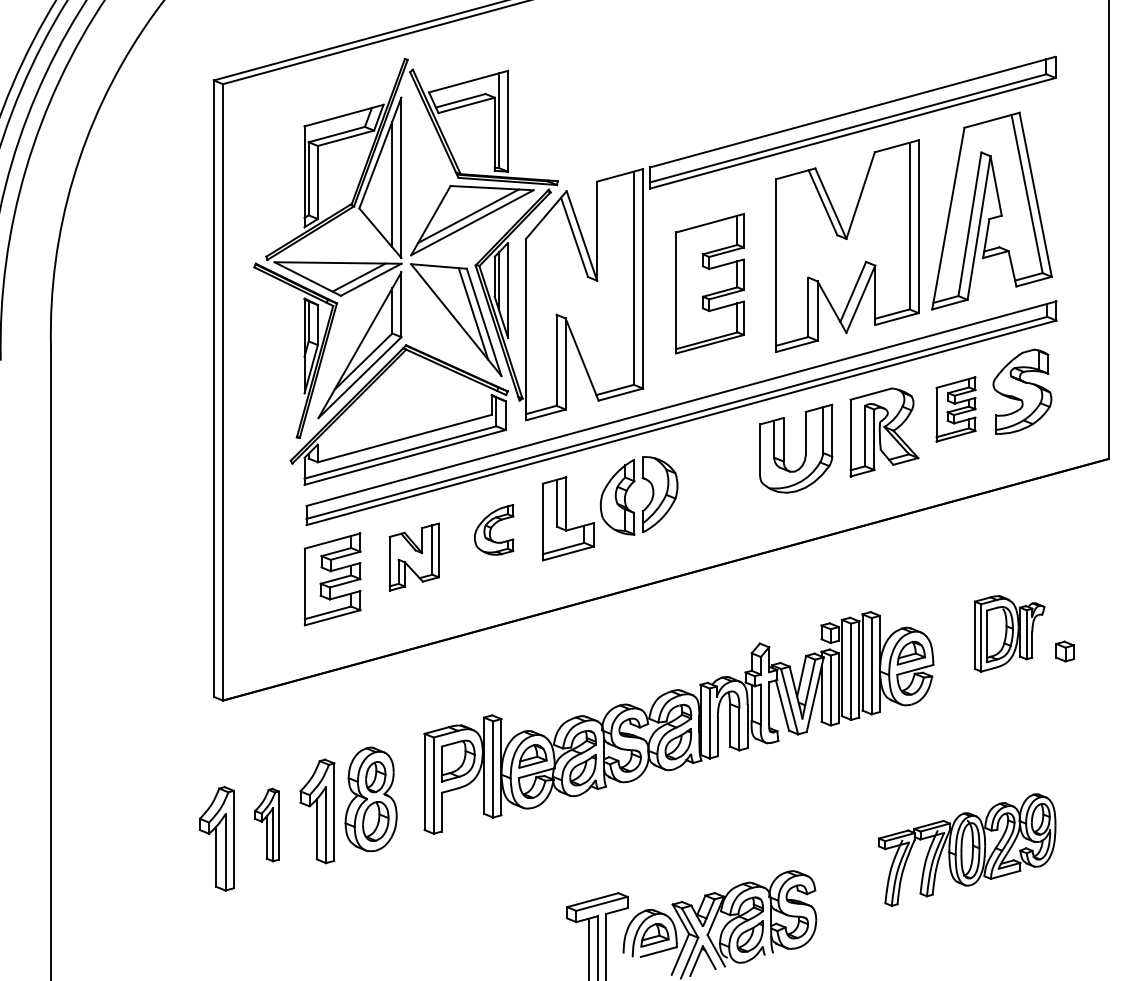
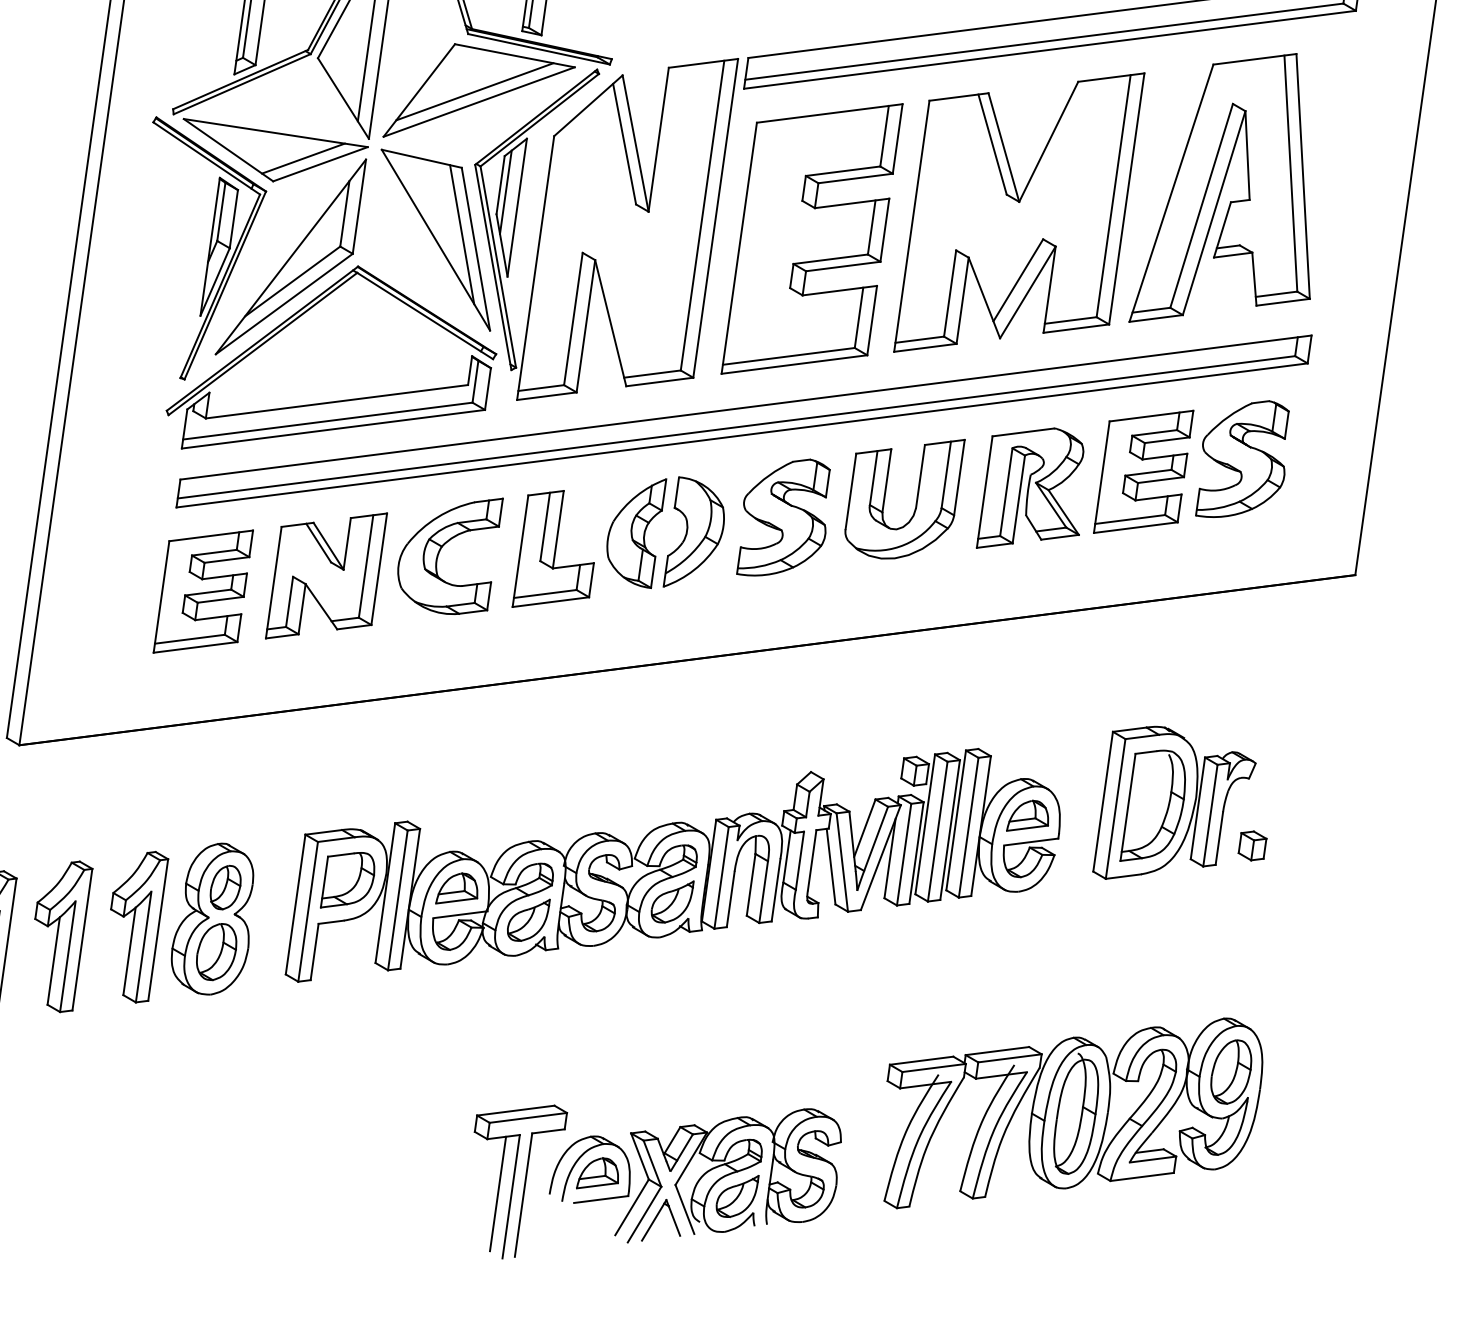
part: (709, 283) -> (811, 238), size x1.43
part: (955, 409) -> (1142, 471), size x1.43
part: (717, 474) -> (783, 517), added
part: (493, 529) -> (447, 551), size x1.67
part: (414, 556) -> (326, 575), size x1.43
part: (1009, 633) -> (1175, 808), size x1.43
part: (266, 824) -> (57, 934), size x1.43
part: (967, 849) -> (1070, 1113), size x1.43

